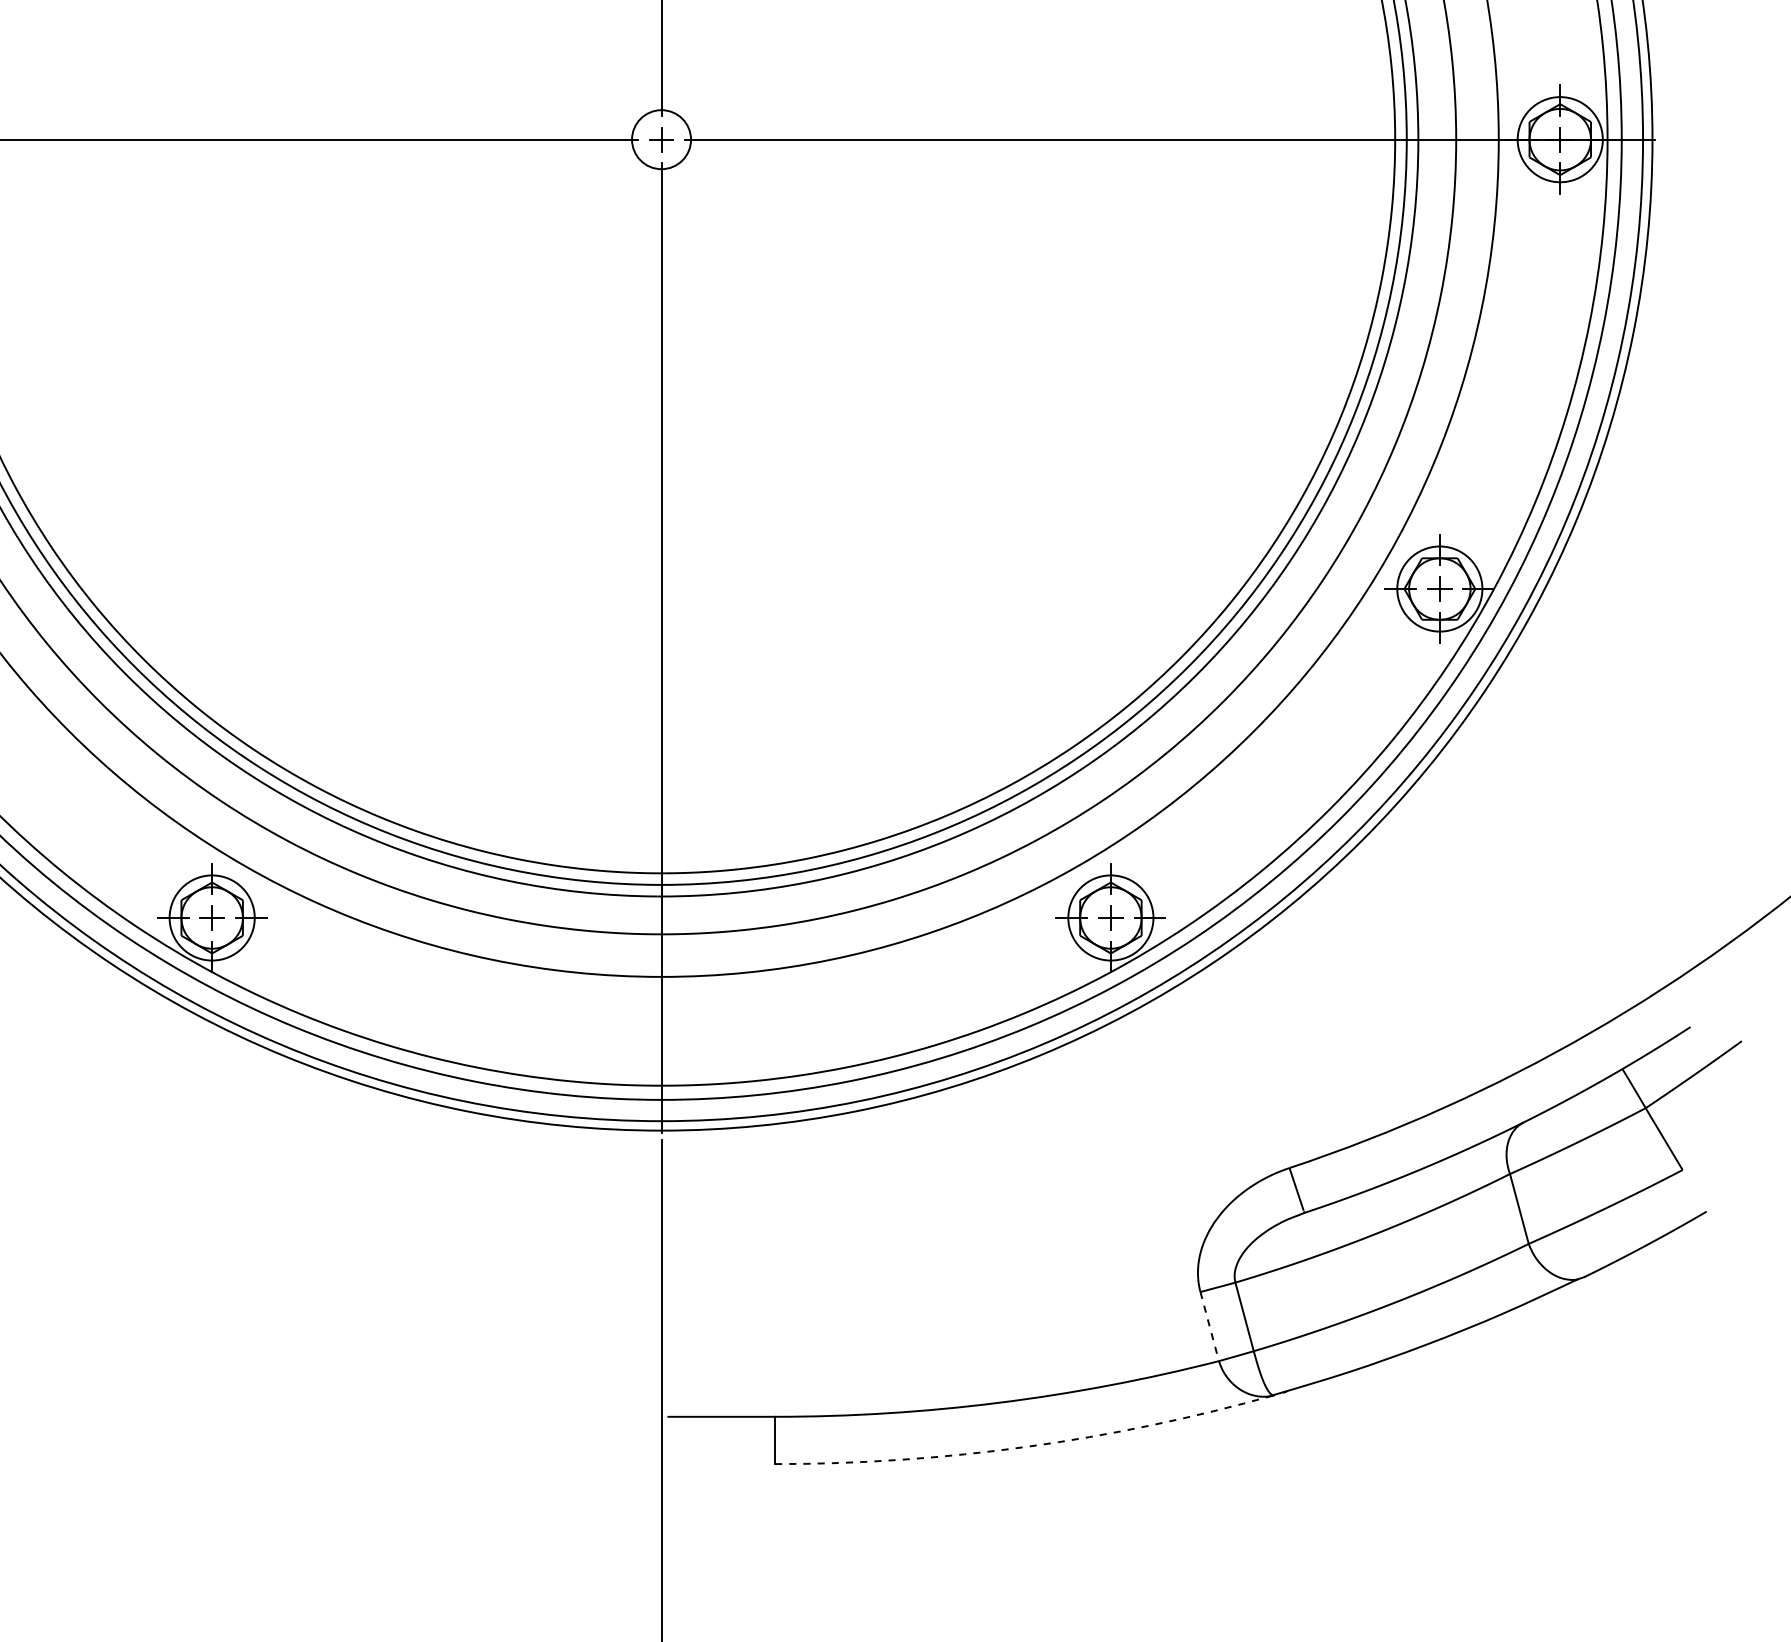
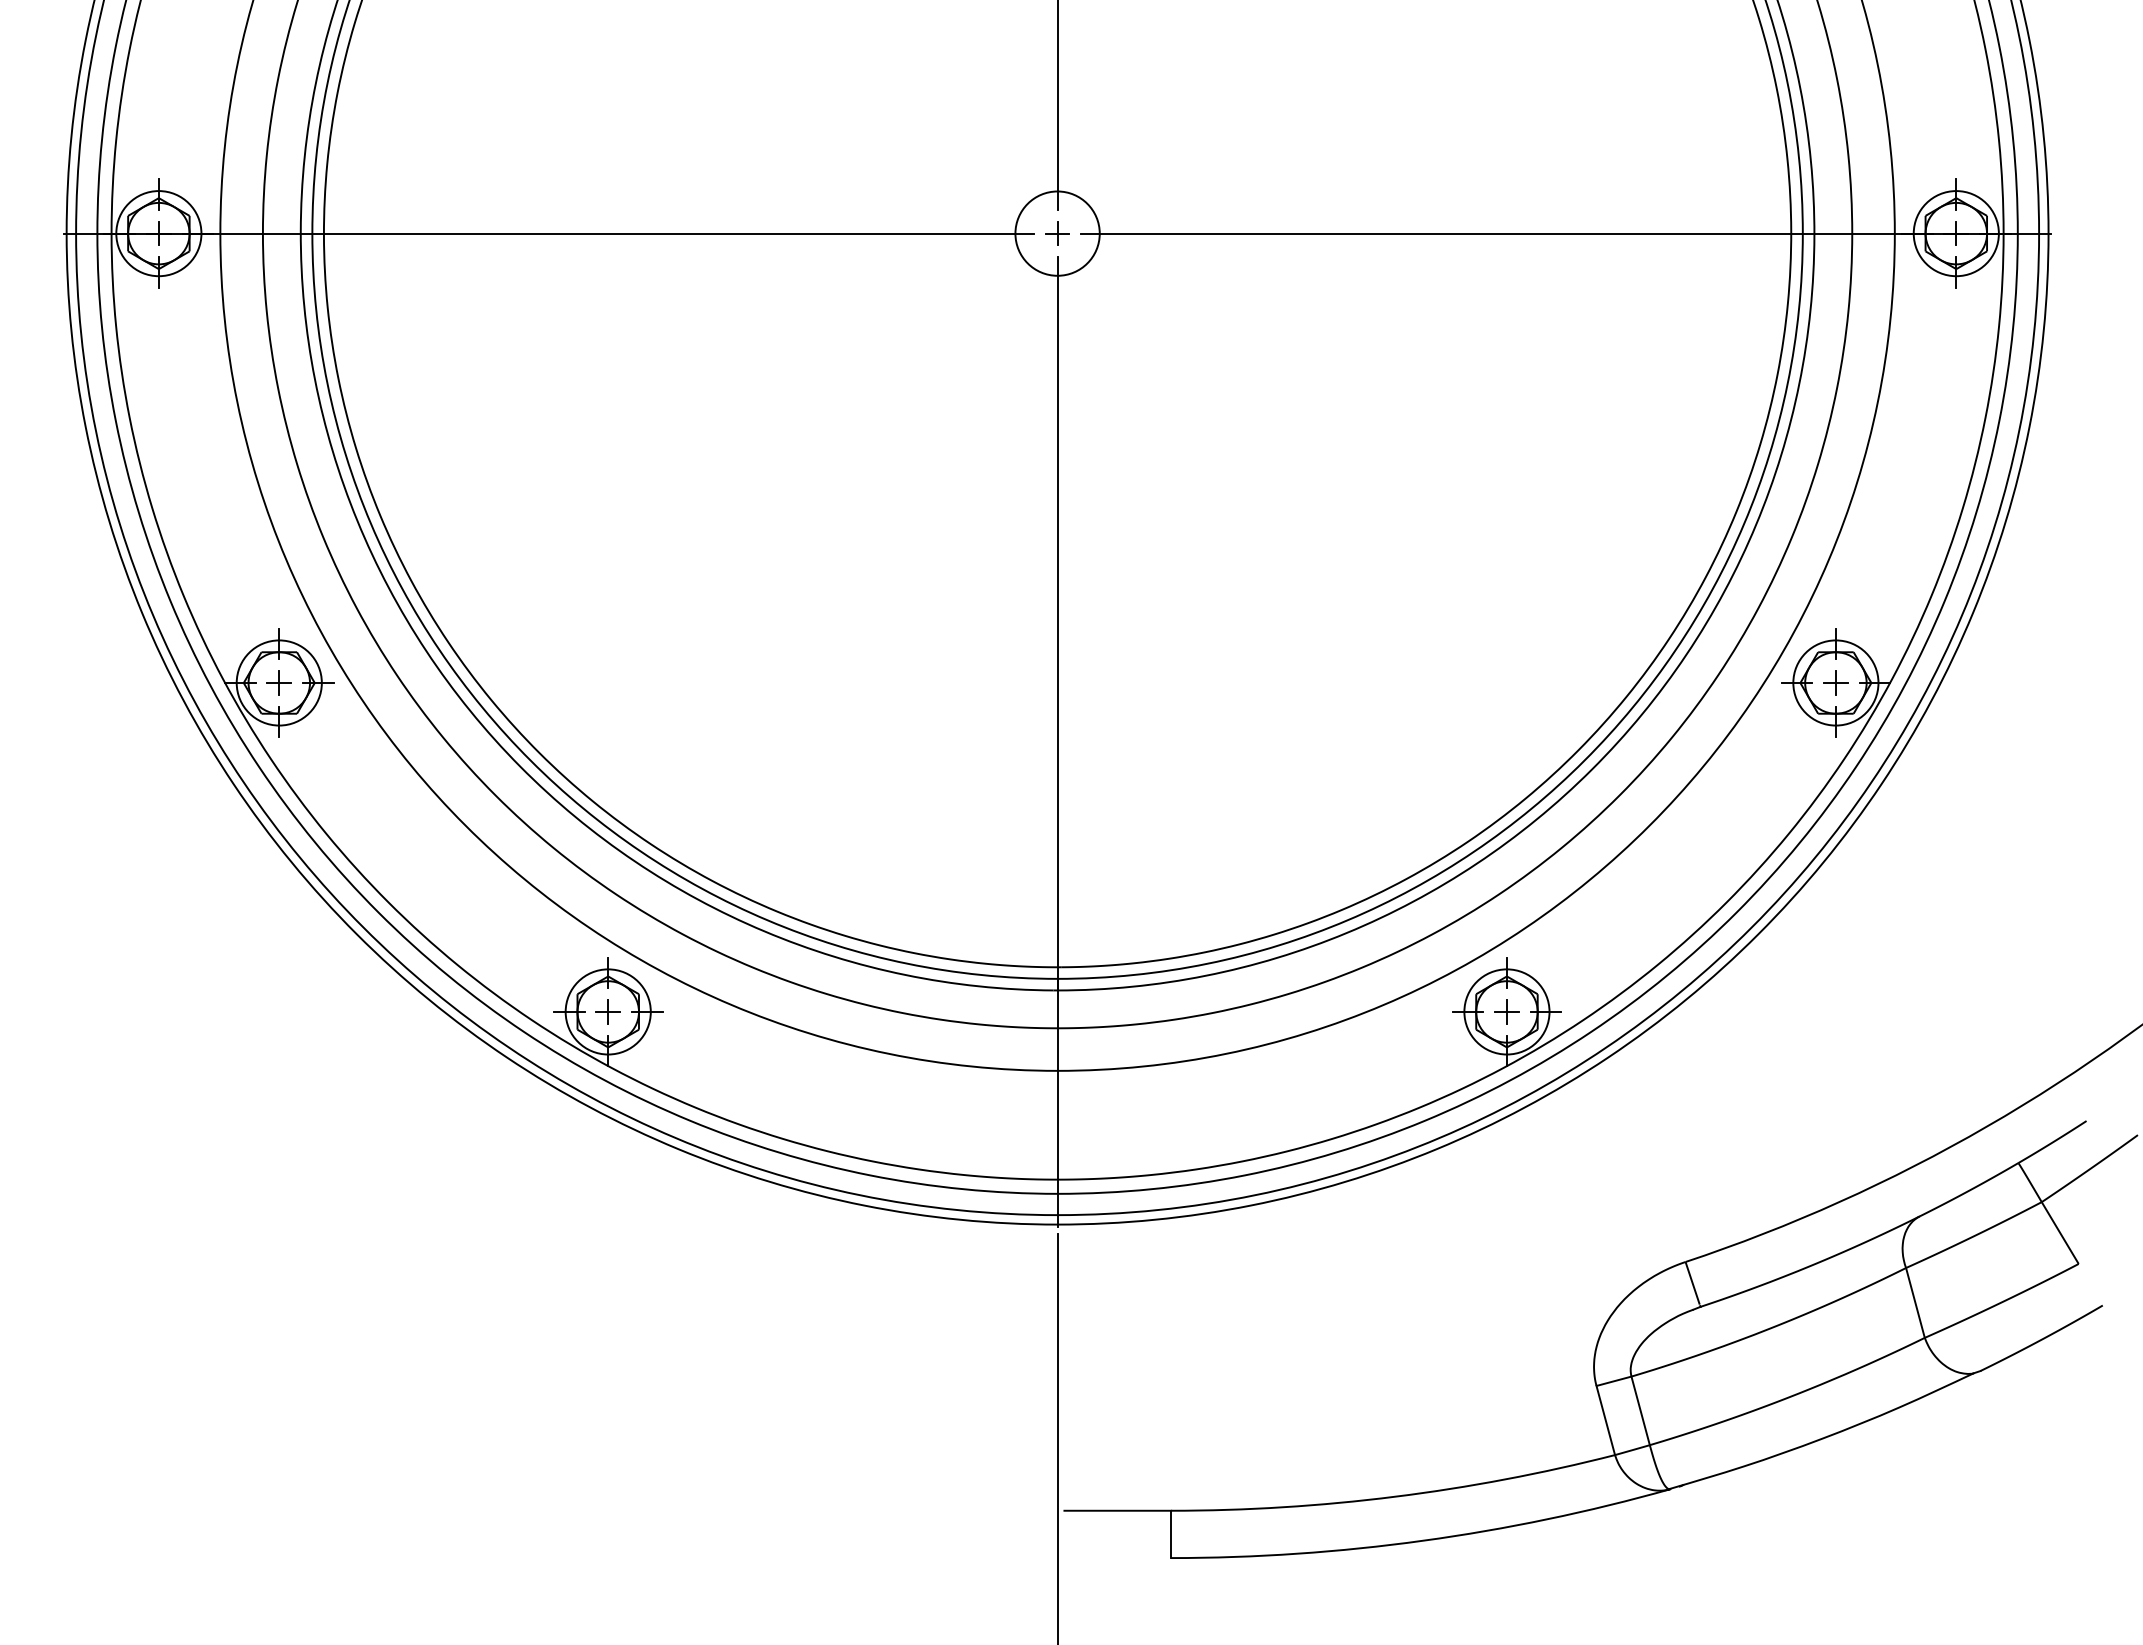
circle: (661, 139) -> (1057, 233), size x1.43
line: (1209, 1326) -> (1605, 1420), dashed -> solid
arc: (1027, 1446) -> (1423, 1540), dashed -> solid

